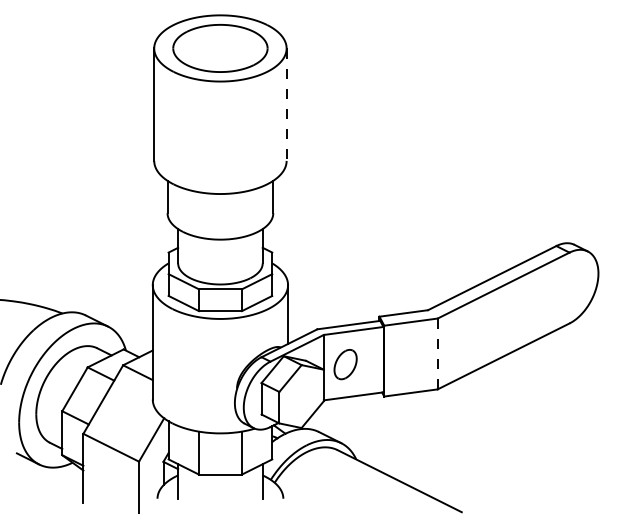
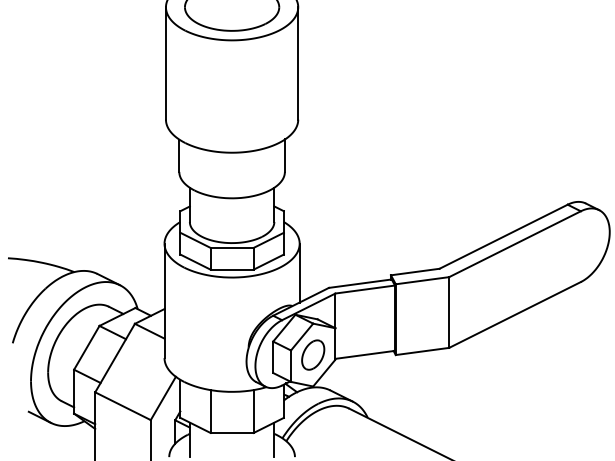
line: (286, 105) -> (298, 64), dashed -> solid
line: (437, 353) -> (448, 312), dashed -> solid
part: (345, 364) -> (313, 355), moved

